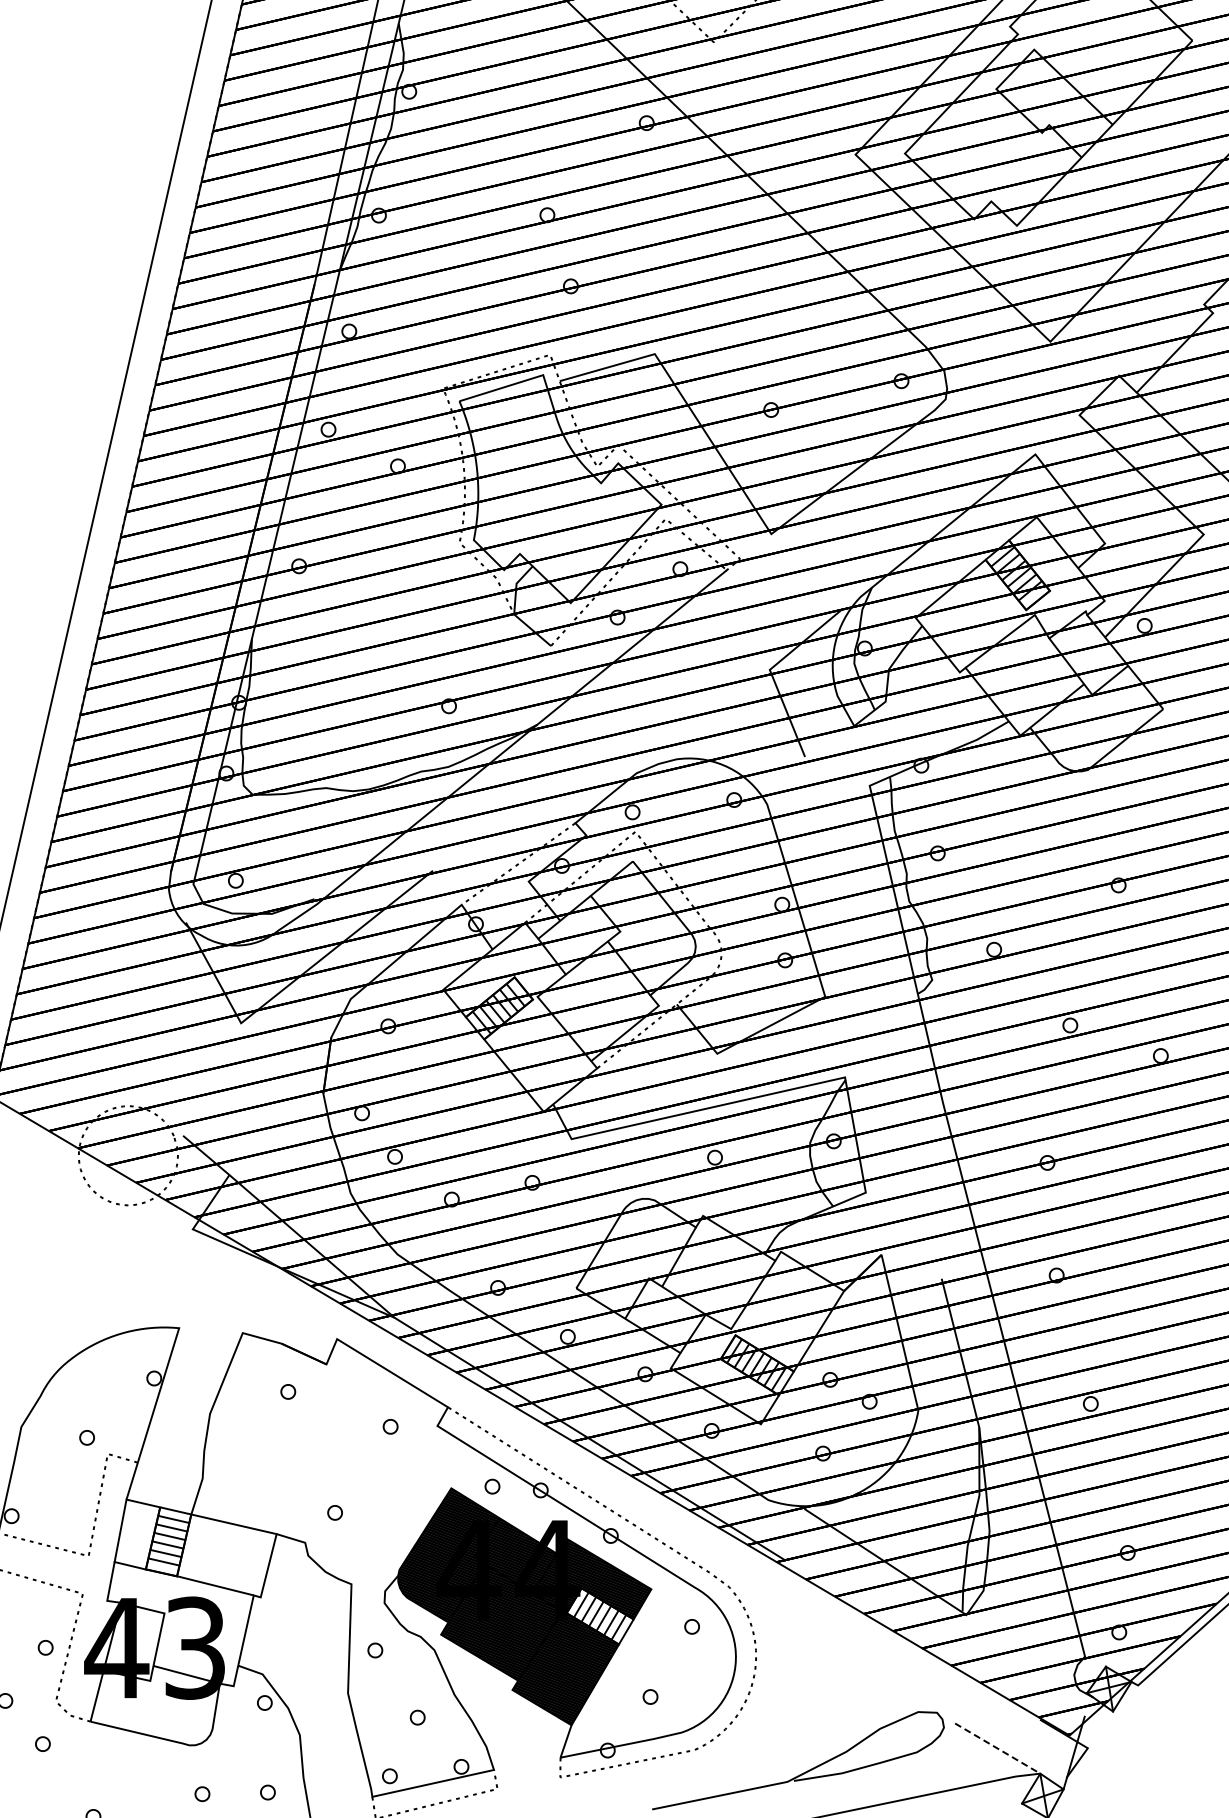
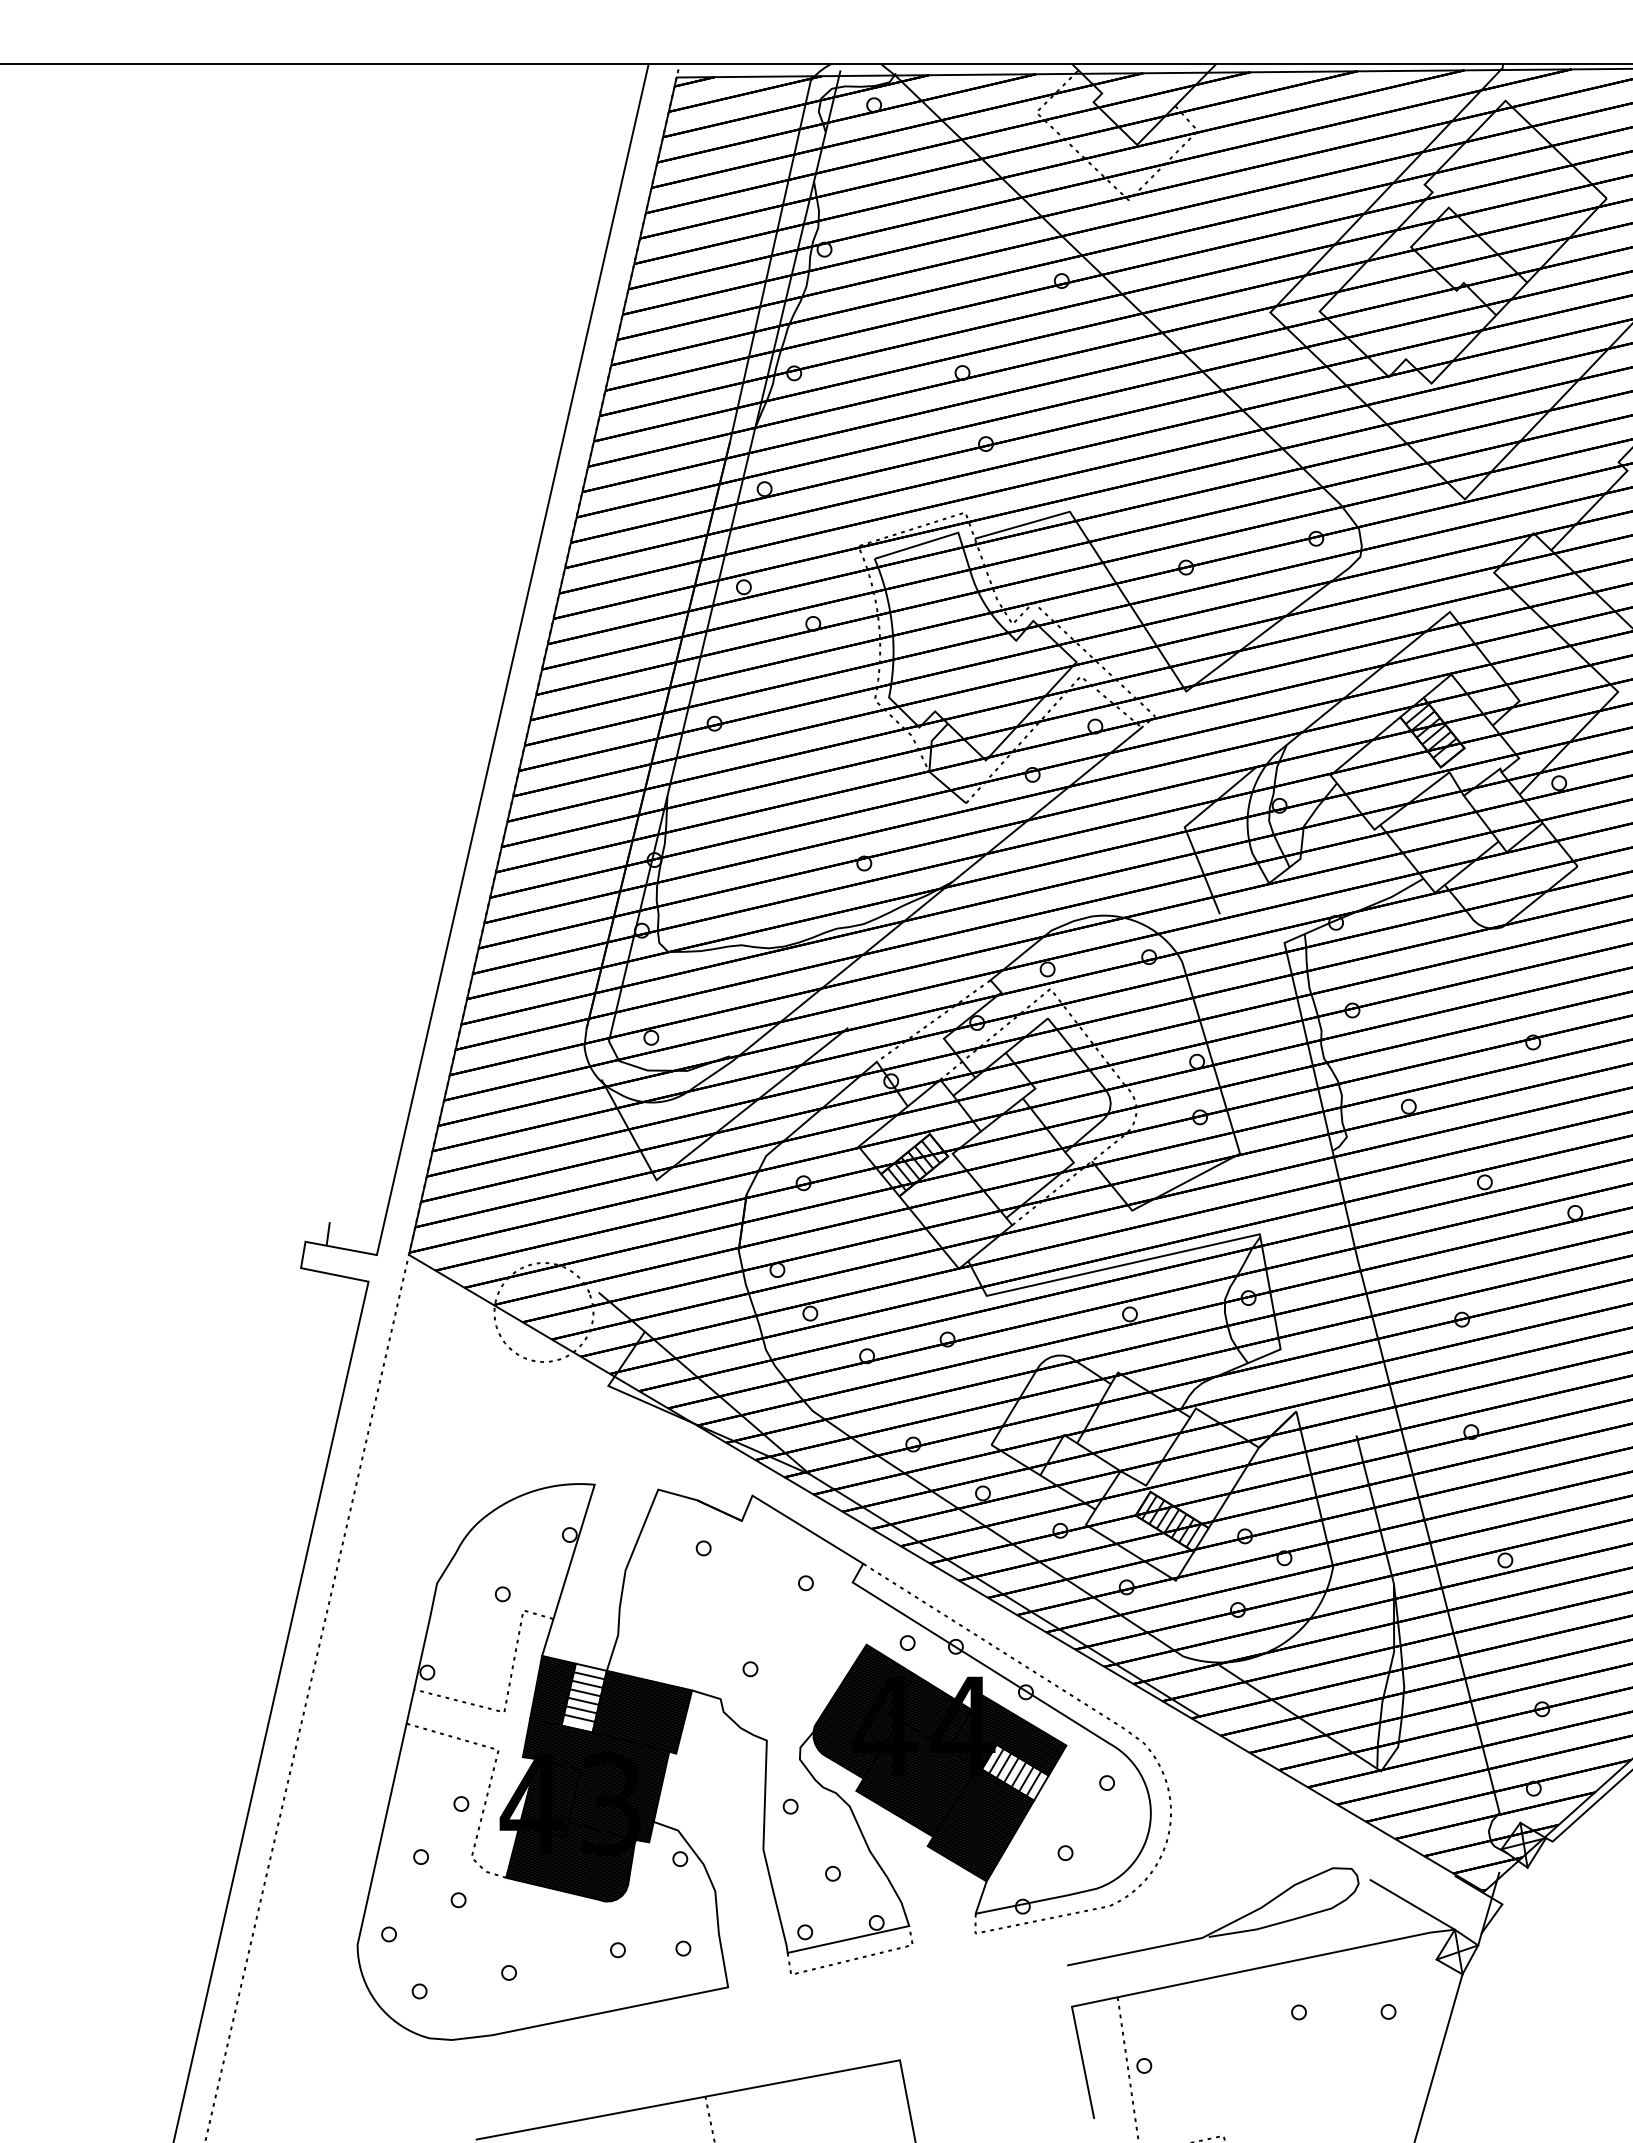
hatch: (182, 1622) -> (598, 1778), added
line: (997, 1748) -> (1412, 1904), dashed -> solid

